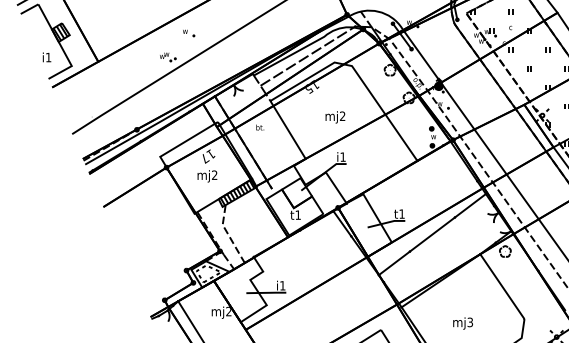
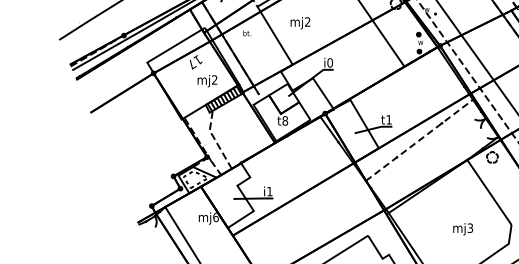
text: (335, 117) -> (300, 23), moved
text: (342, 156) -> (329, 62), i1 -> i0
text: (207, 176) -> (207, 81), moved
text: (298, 214) -> (285, 120), t1 -> t8
line: (432, 234) -> (419, 140), solid -> dashed
text: (228, 311) -> (215, 217), mj2 -> mj6
text: (462, 323) -> (462, 229), moved

